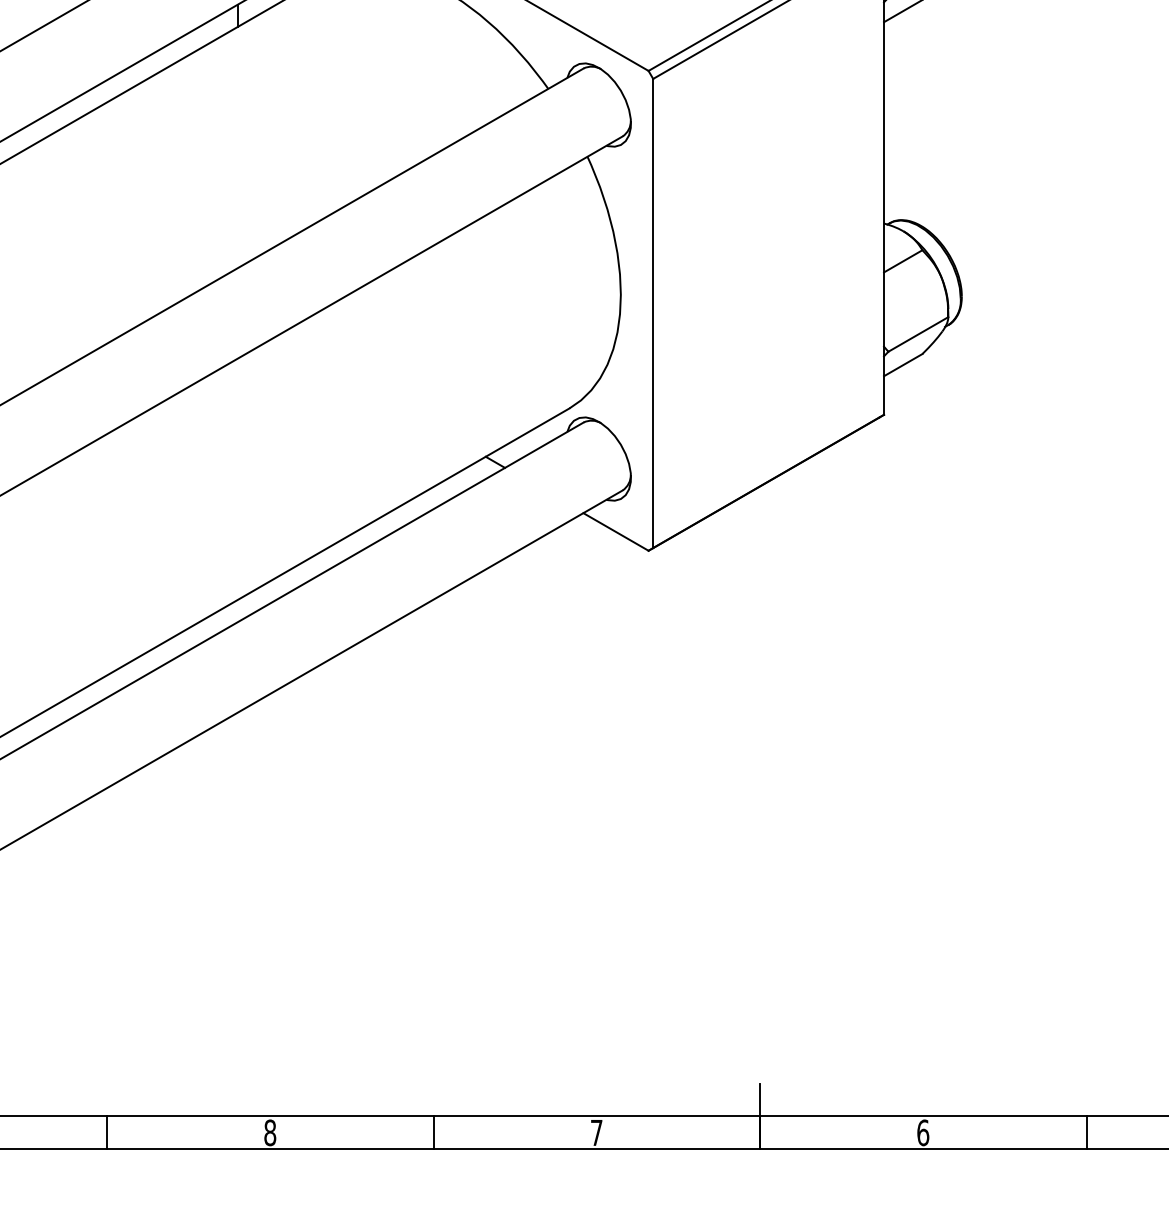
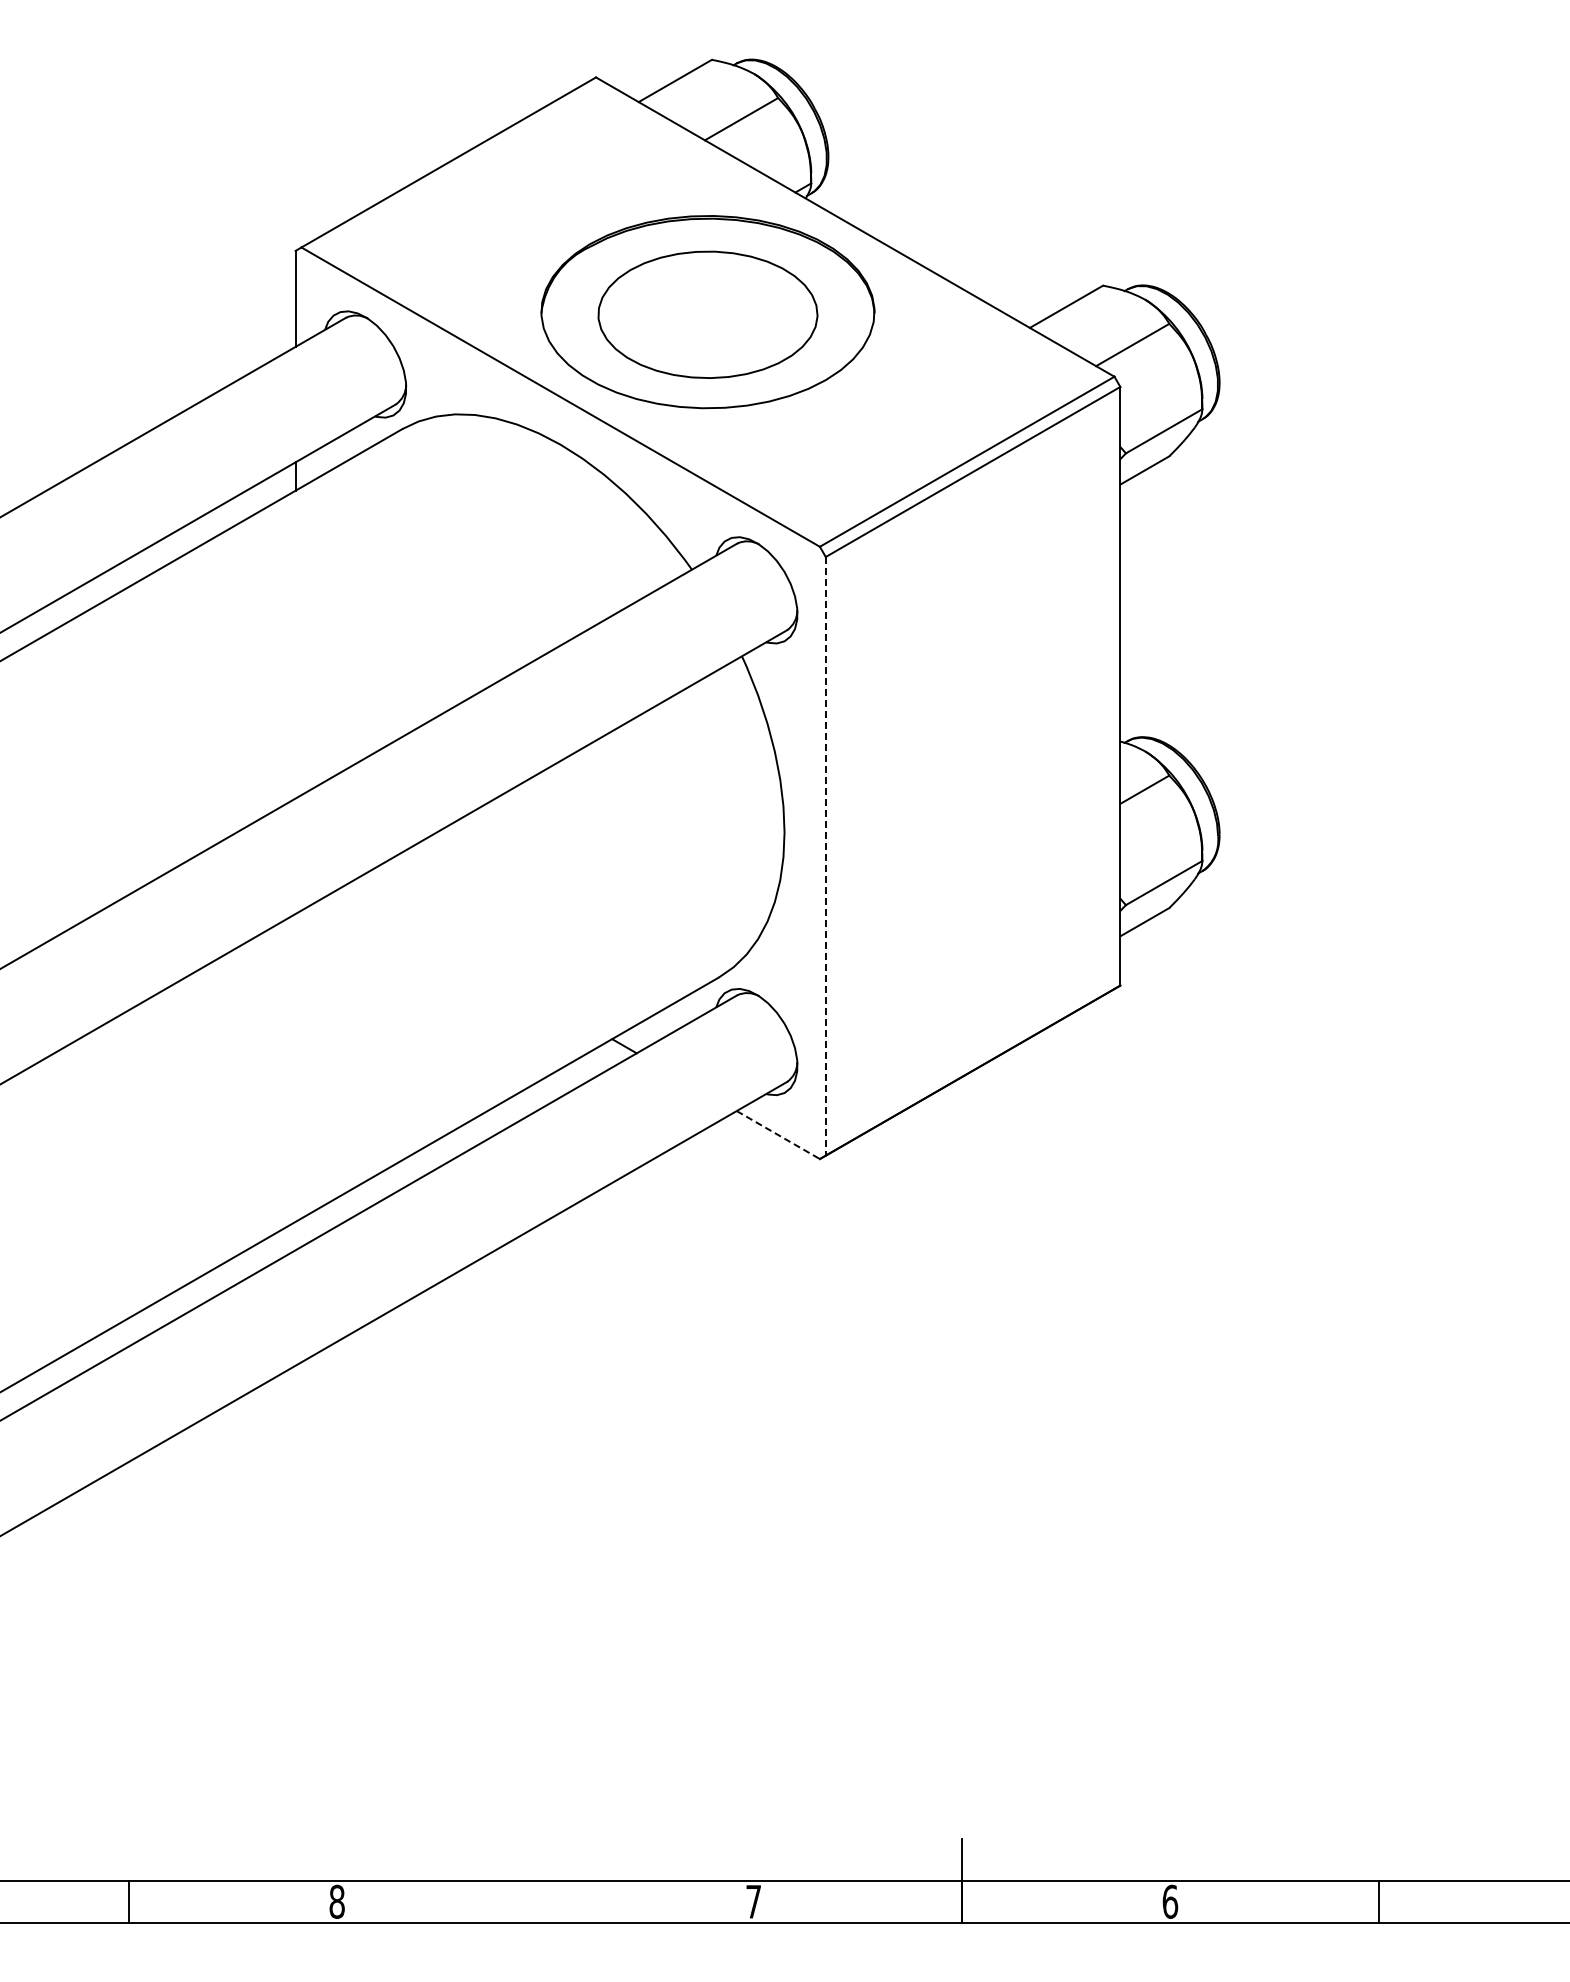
line: (652, 313) -> (825, 856), solid -> dashed
line: (616, 532) -> (778, 1135), solid -> dashed
line: (433, 1132) -> (545, 1901), removed

